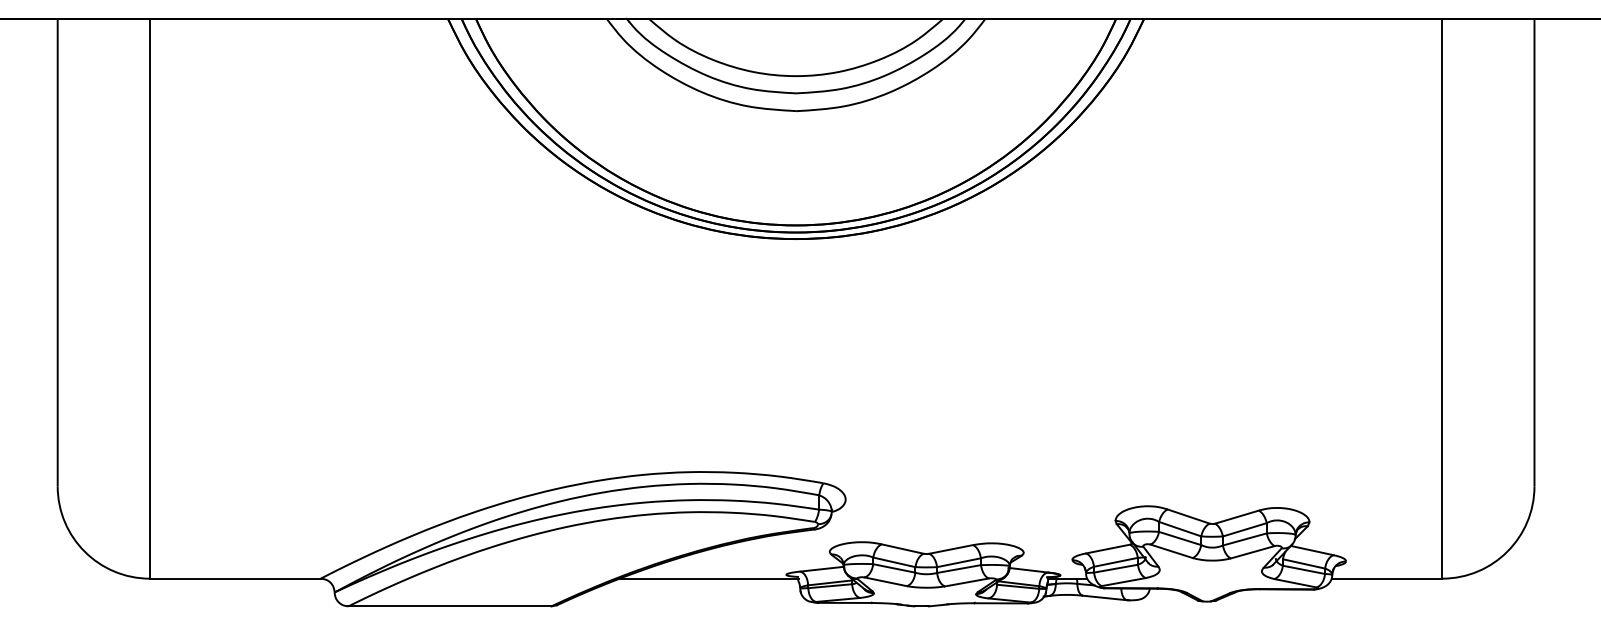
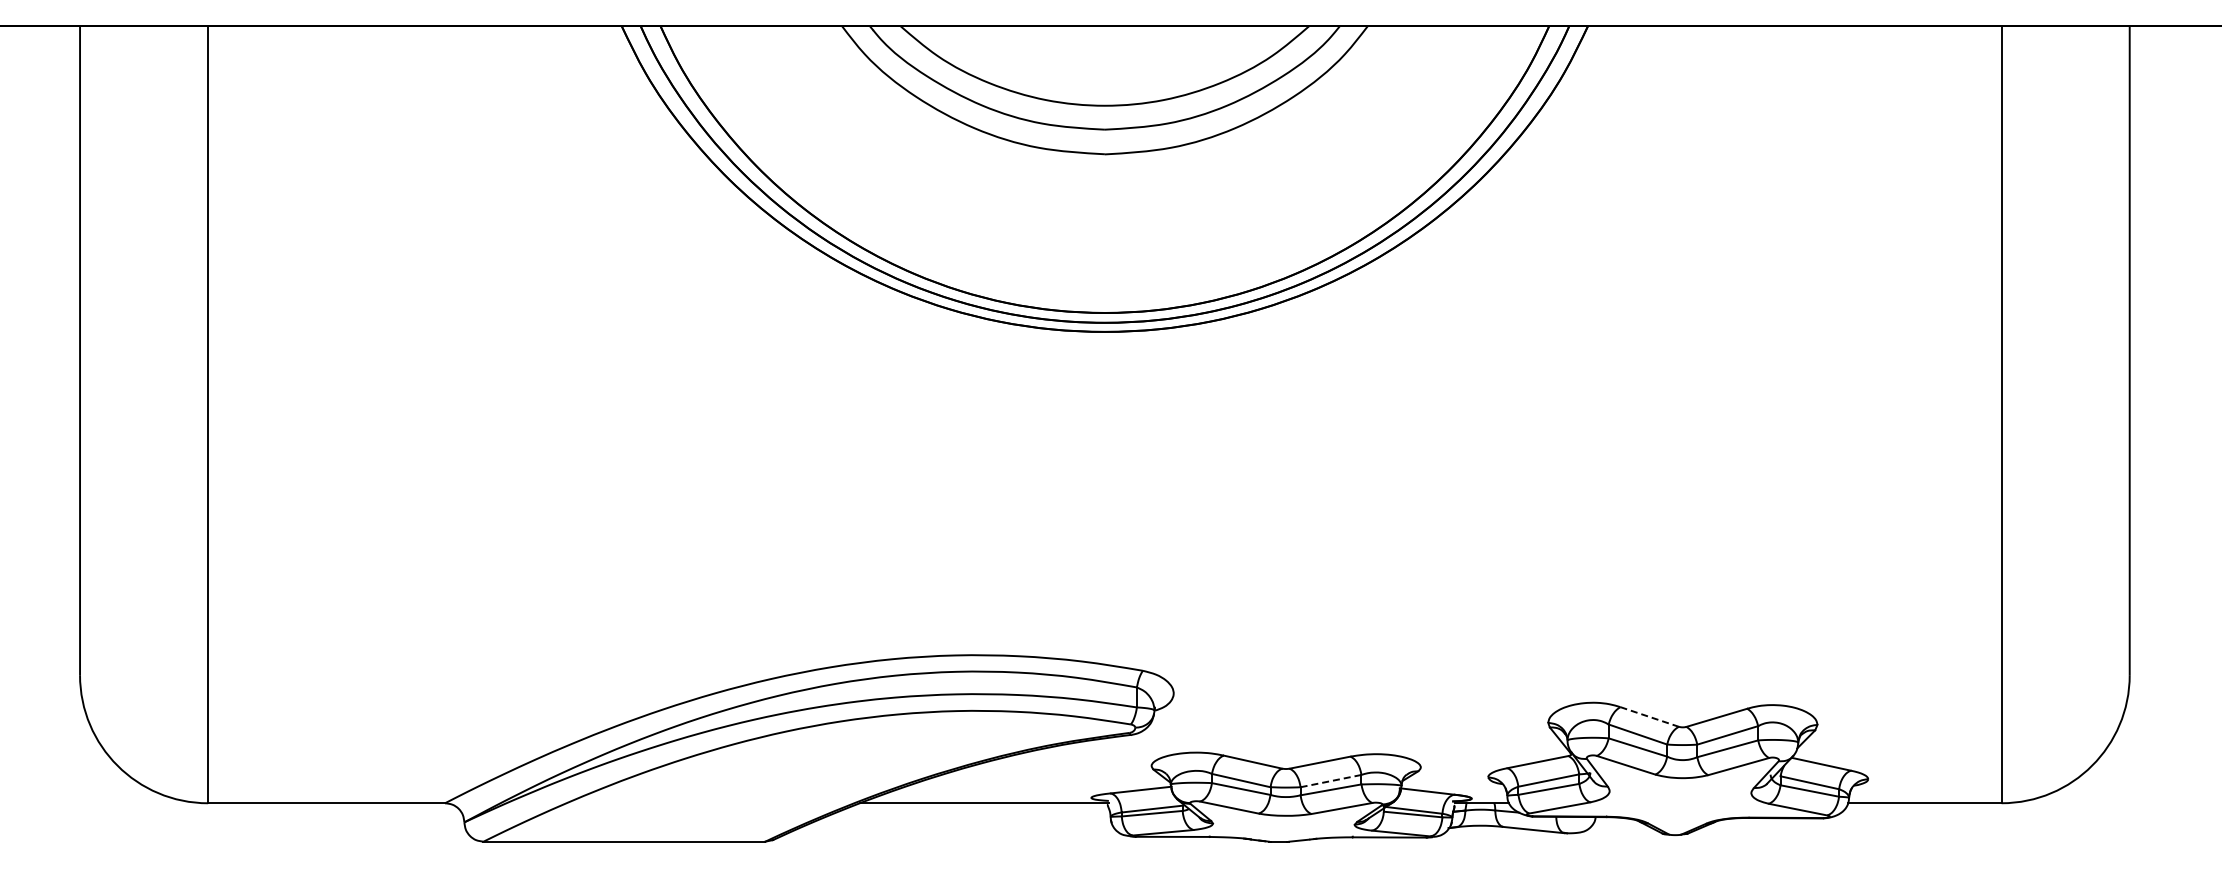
line: (1188, 516) -> (1649, 716), solid -> dashed
line: (959, 563) -> (1331, 781), solid -> dashed

